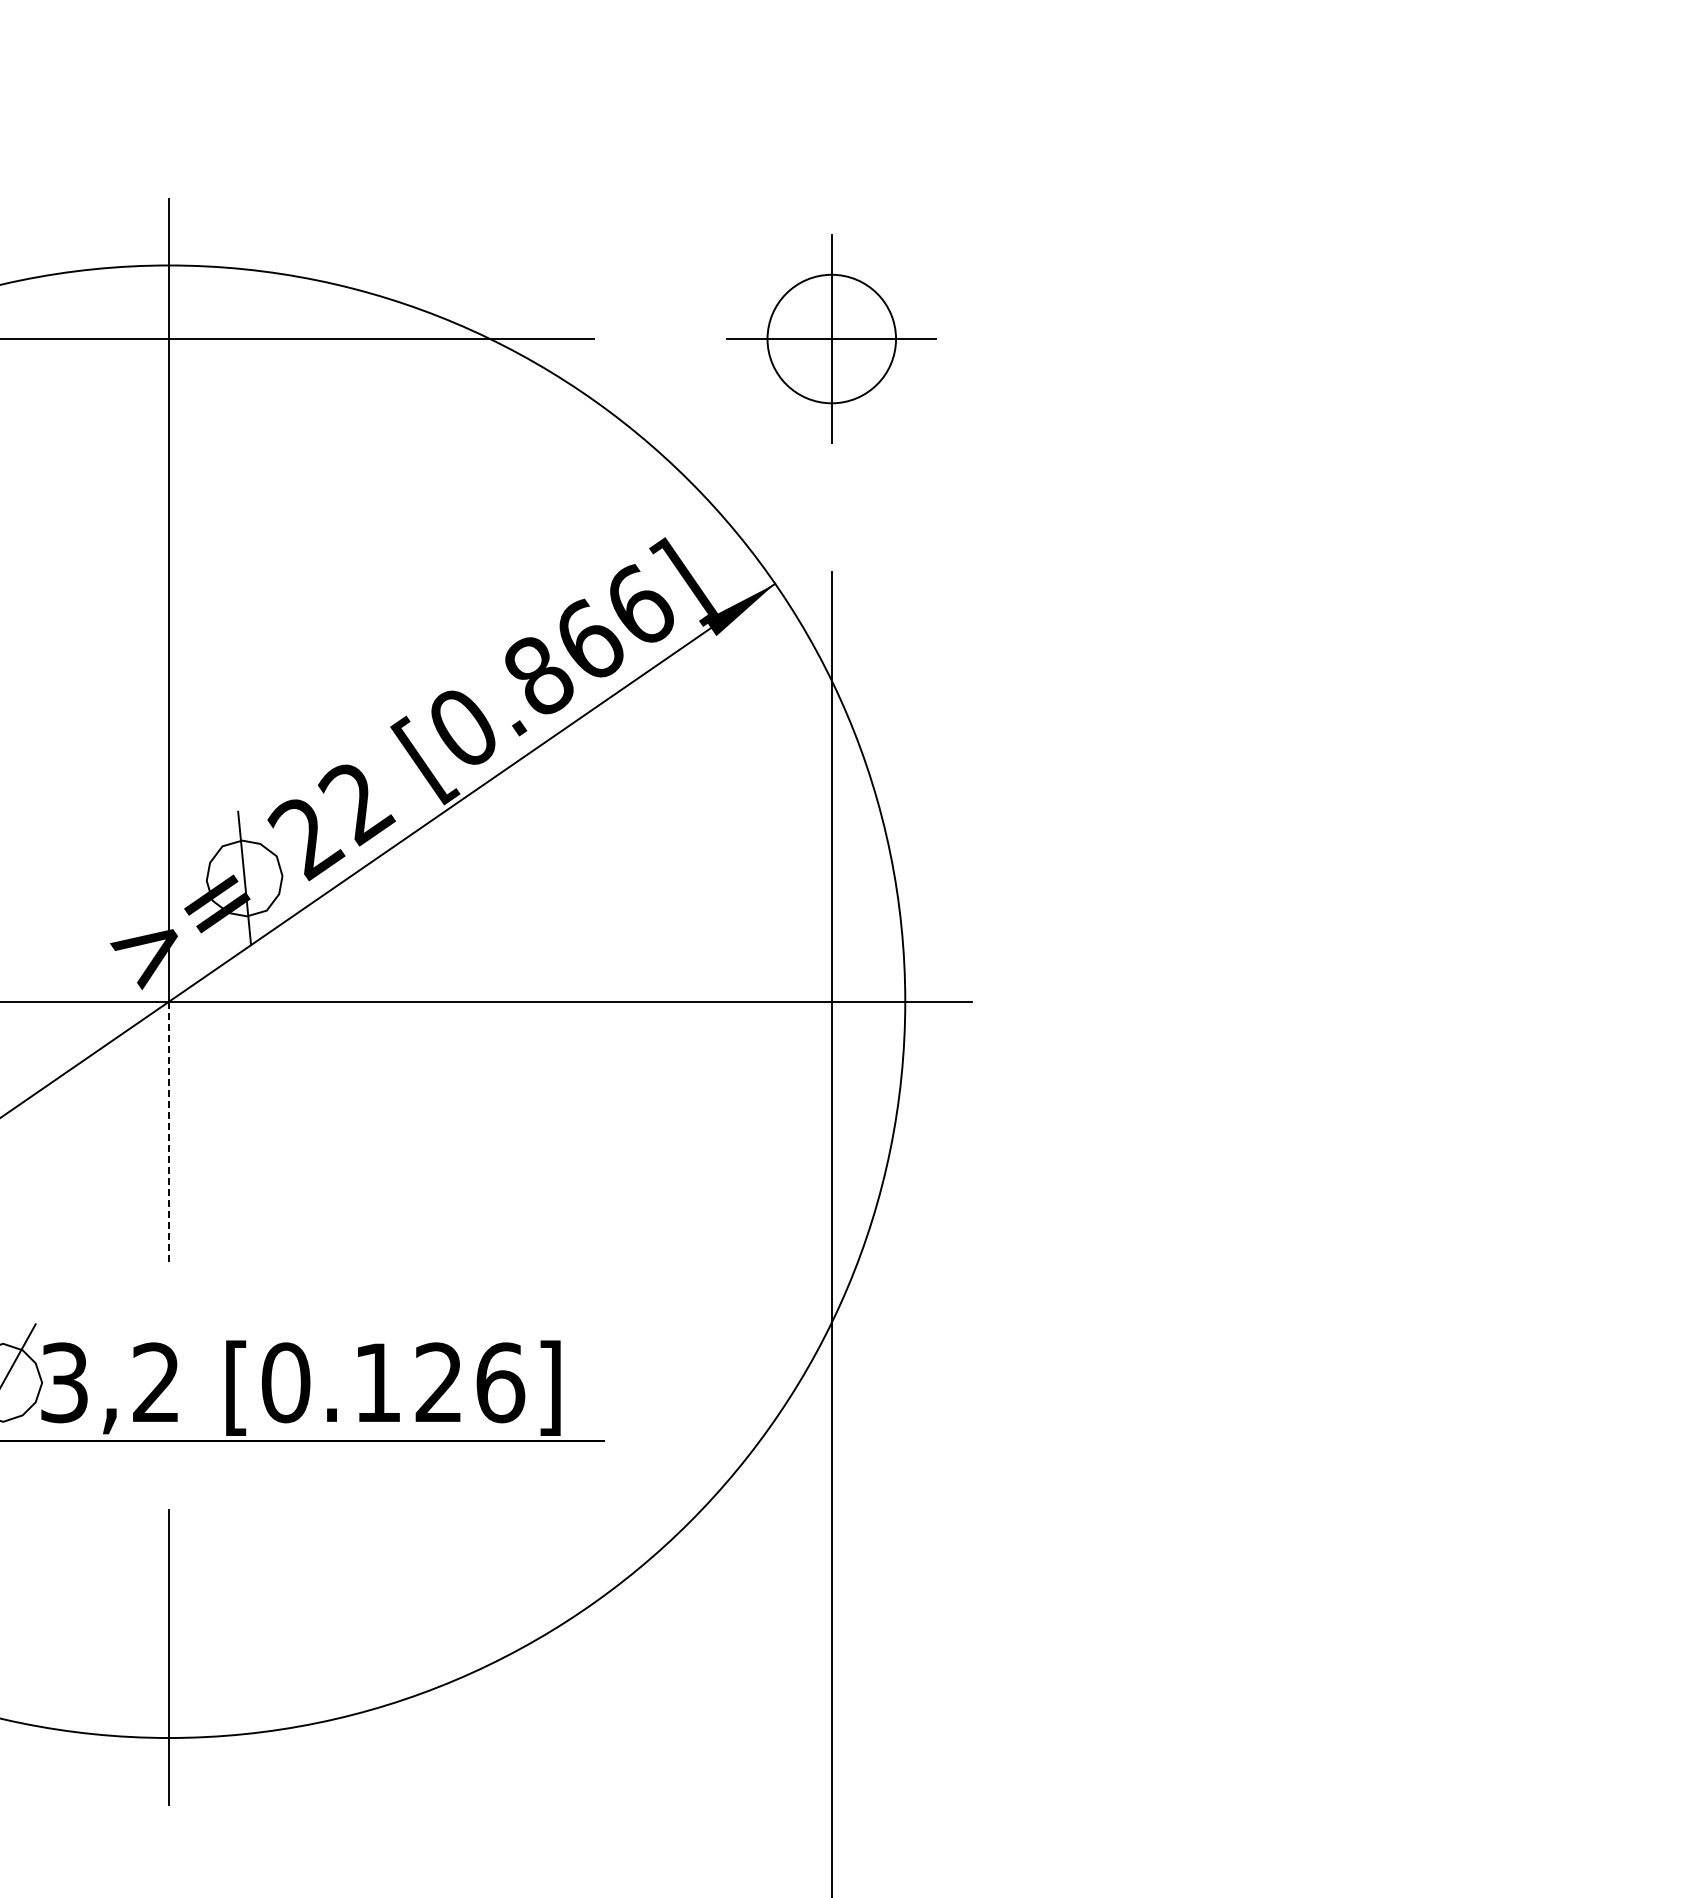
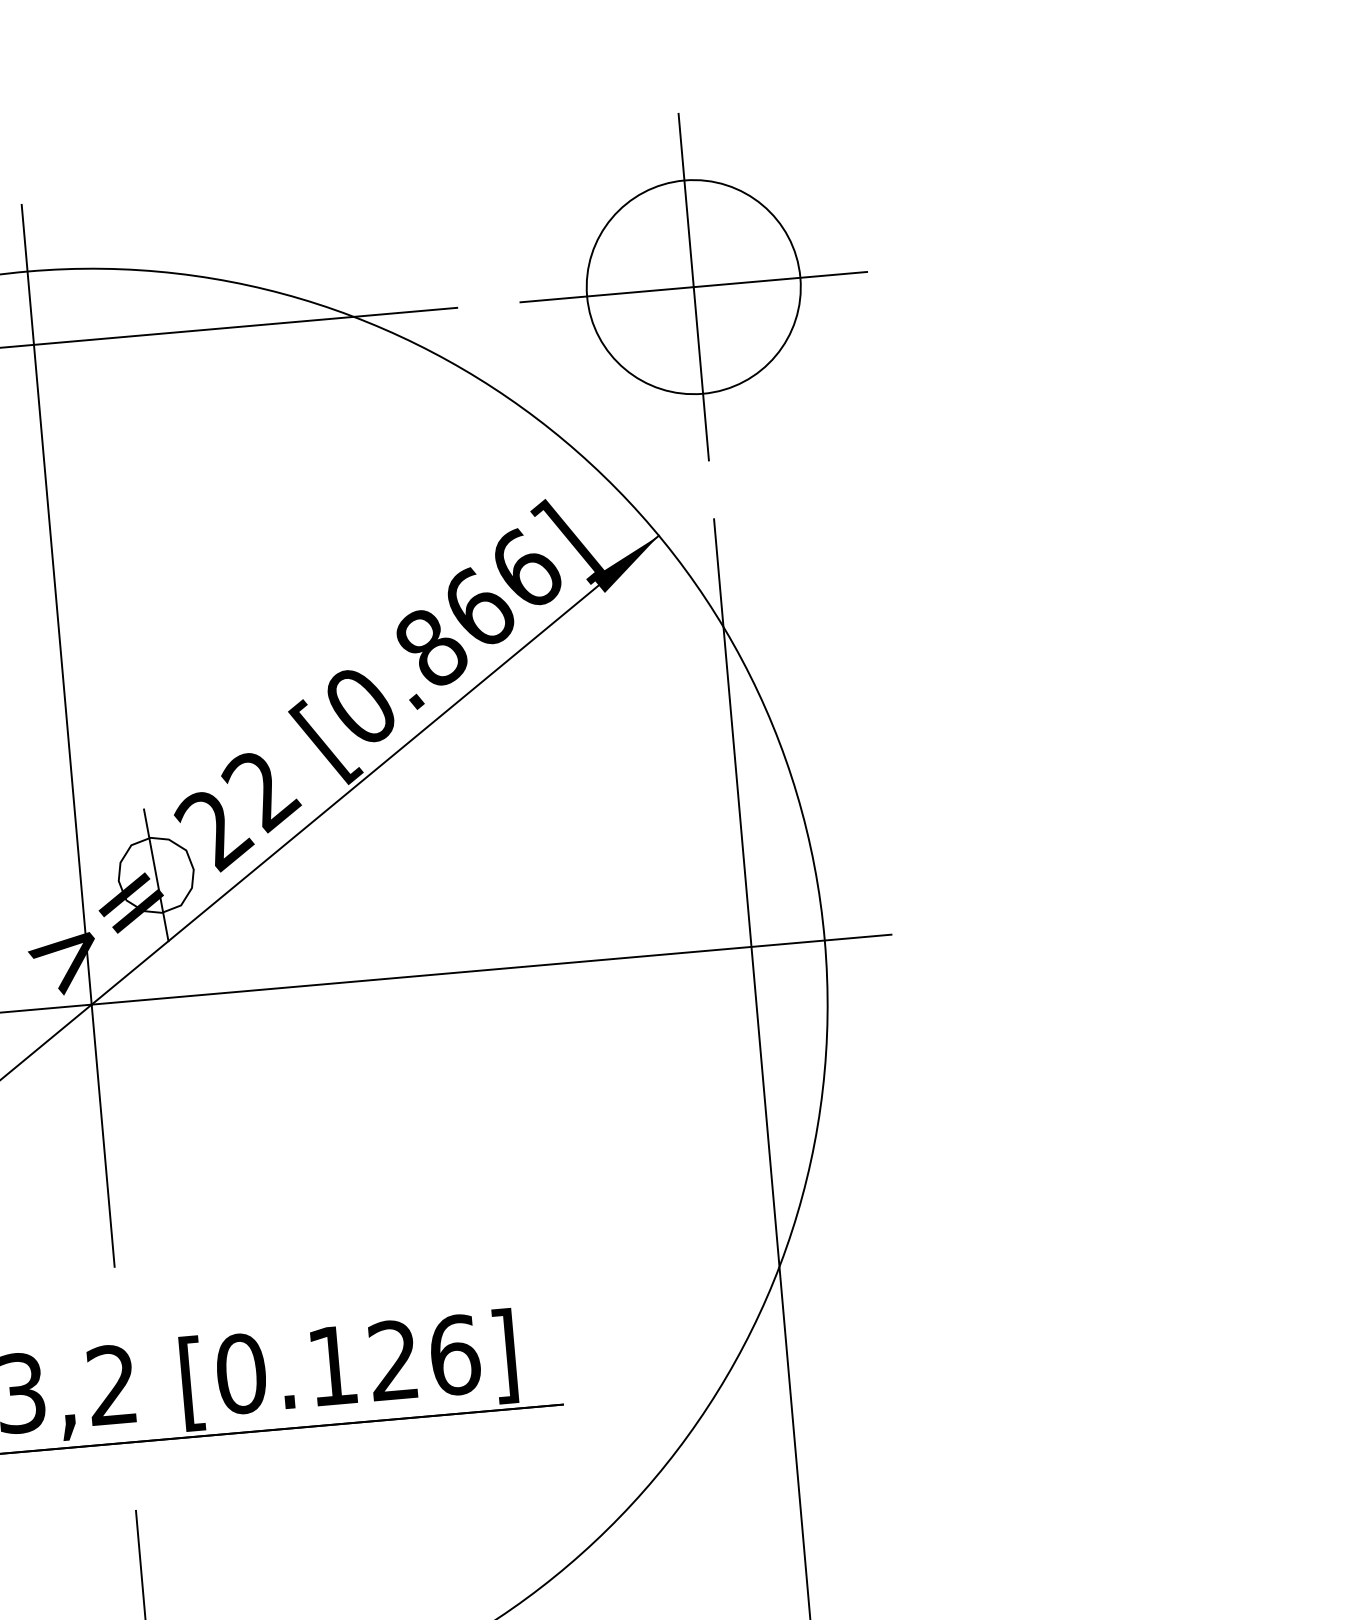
part: (831, 338) -> (693, 286), size x1.67
line: (169, 1133) -> (103, 1135), dashed -> solid

